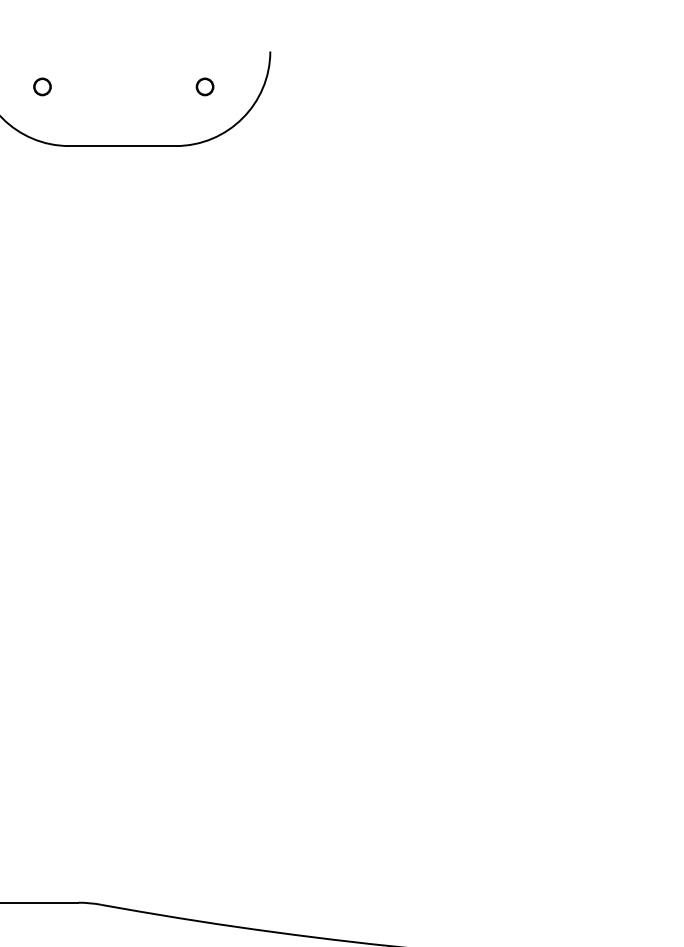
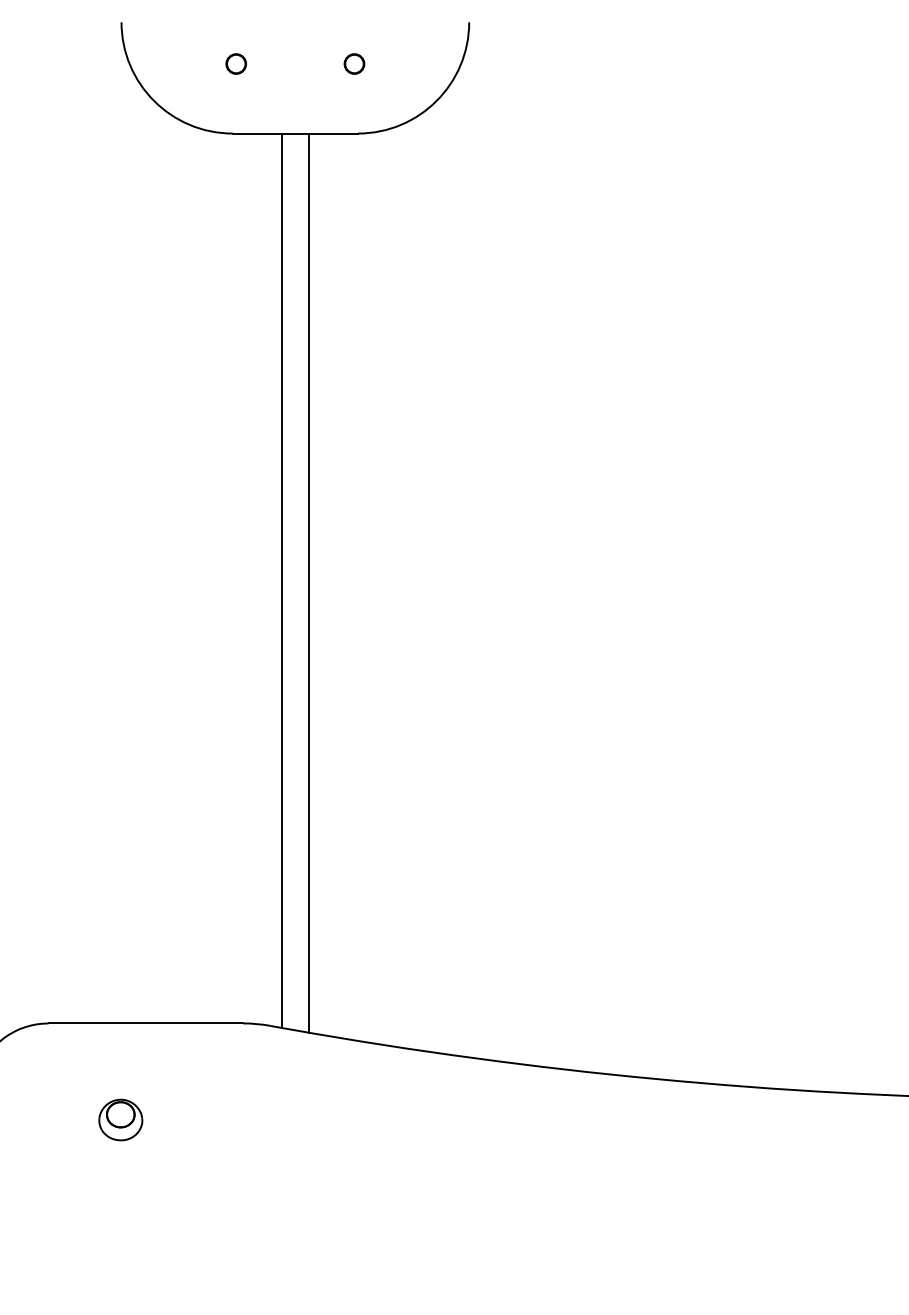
circle: (41, 86) -> (235, 63), moved
part: (205, 86) -> (354, 63), moved
line: (111, 526) -> (282, 580), added
line: (133, 527) -> (308, 582), added

